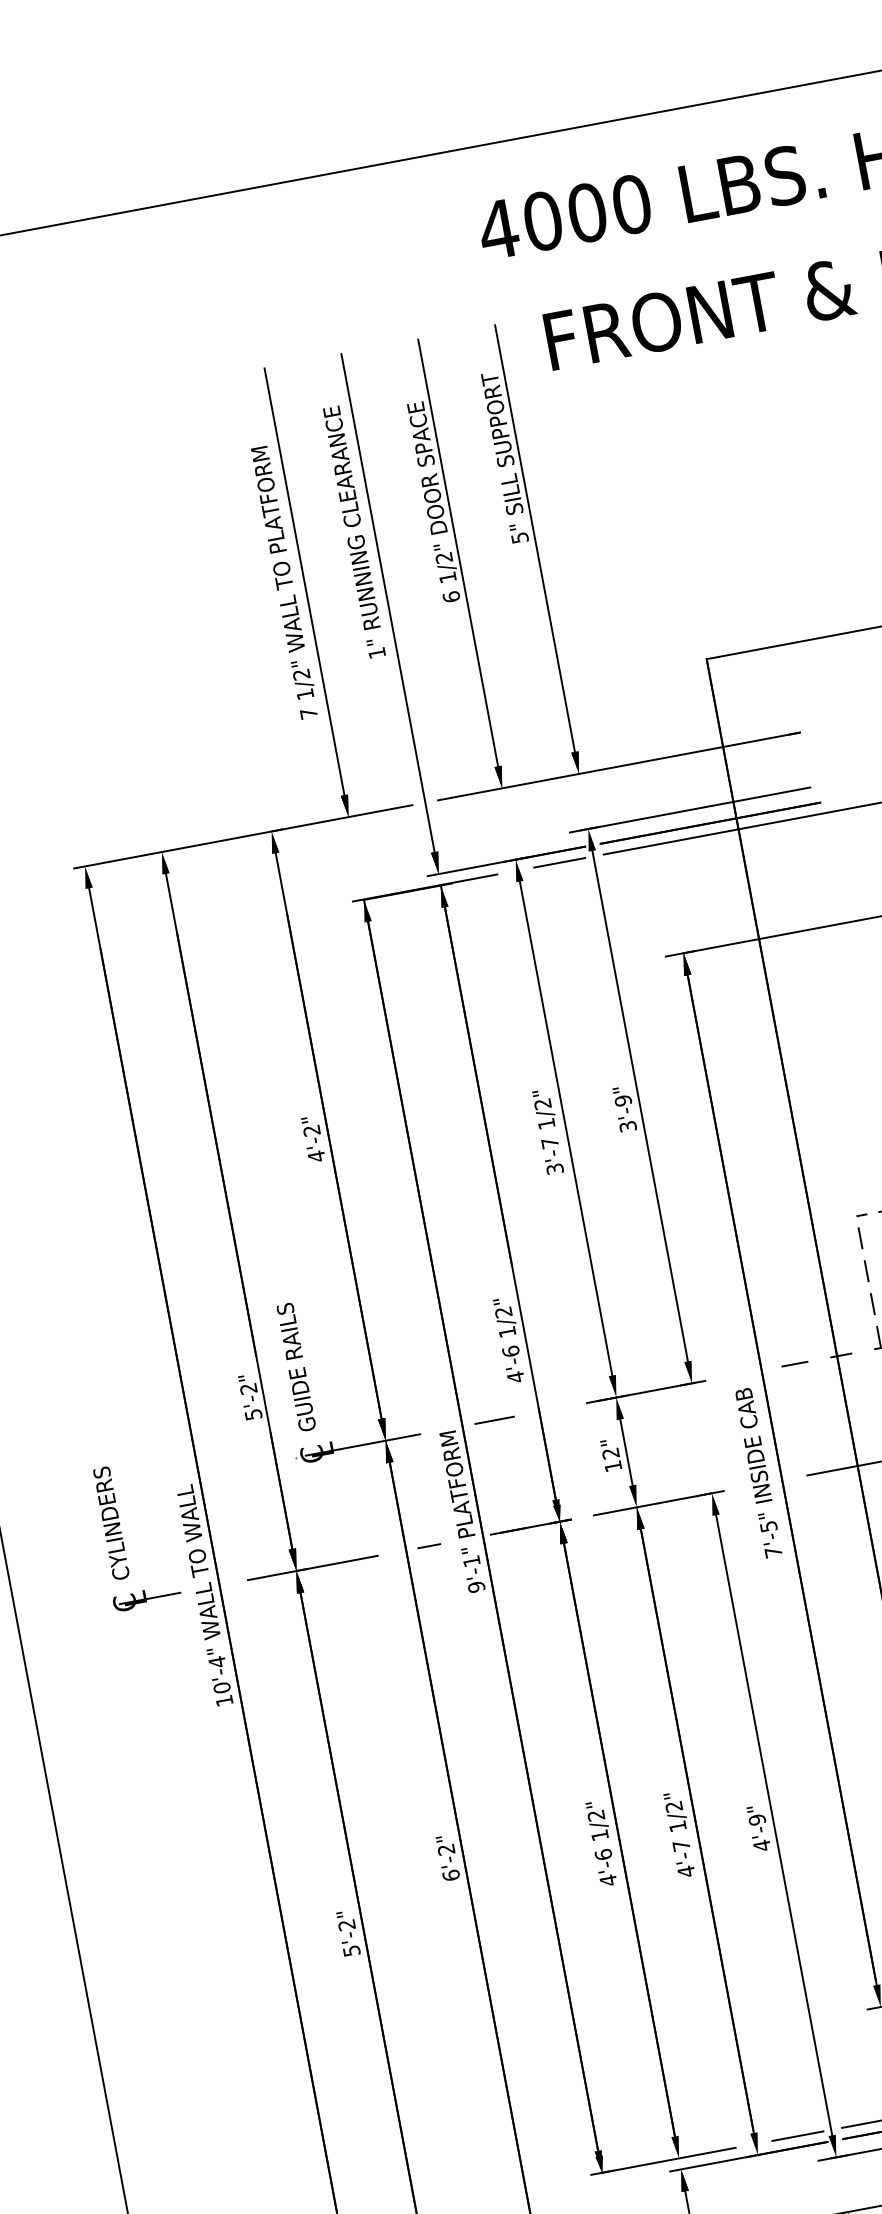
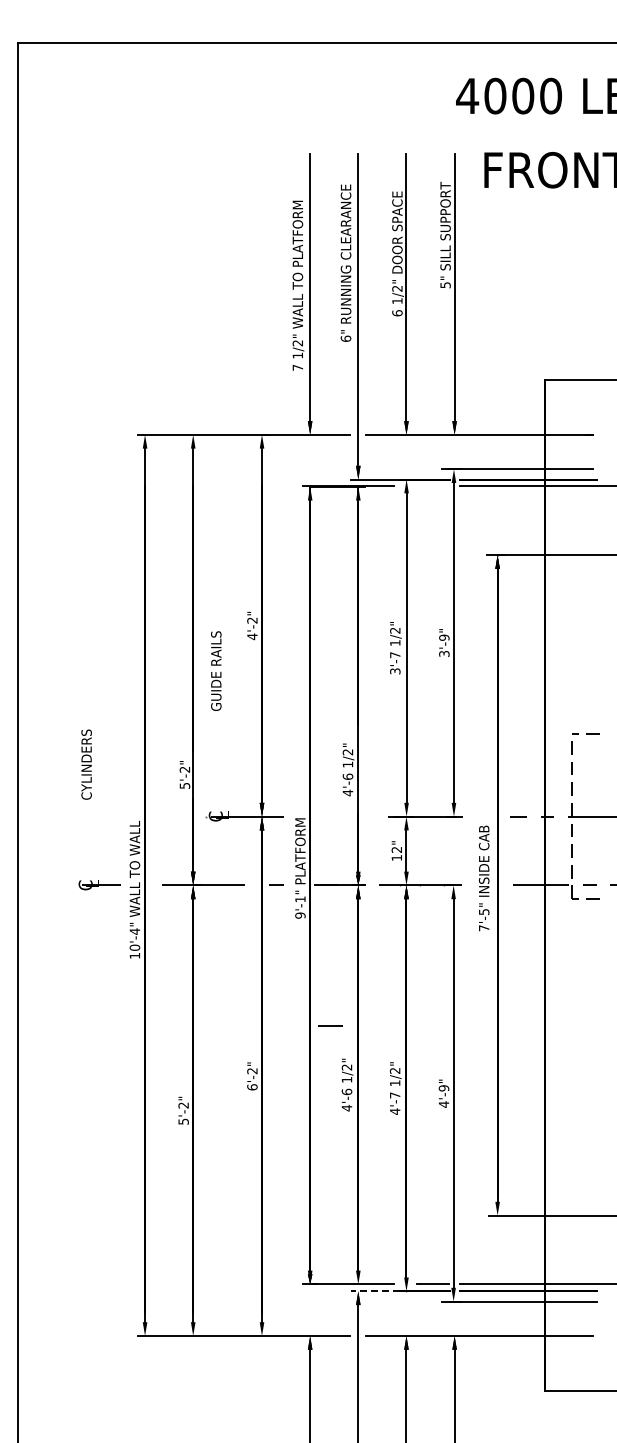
text: (376, 652) -> (345, 338), 1" -> 6"
line: (559, 862) -> (432, 486), removed
text: (296, 1366) -> (216, 670), moved
line: (494, 1420) -> (330, 1025), moved
text: (111, 1523) -> (86, 764), moved
line: (708, 2164) -> (375, 1291), solid -> dashed

